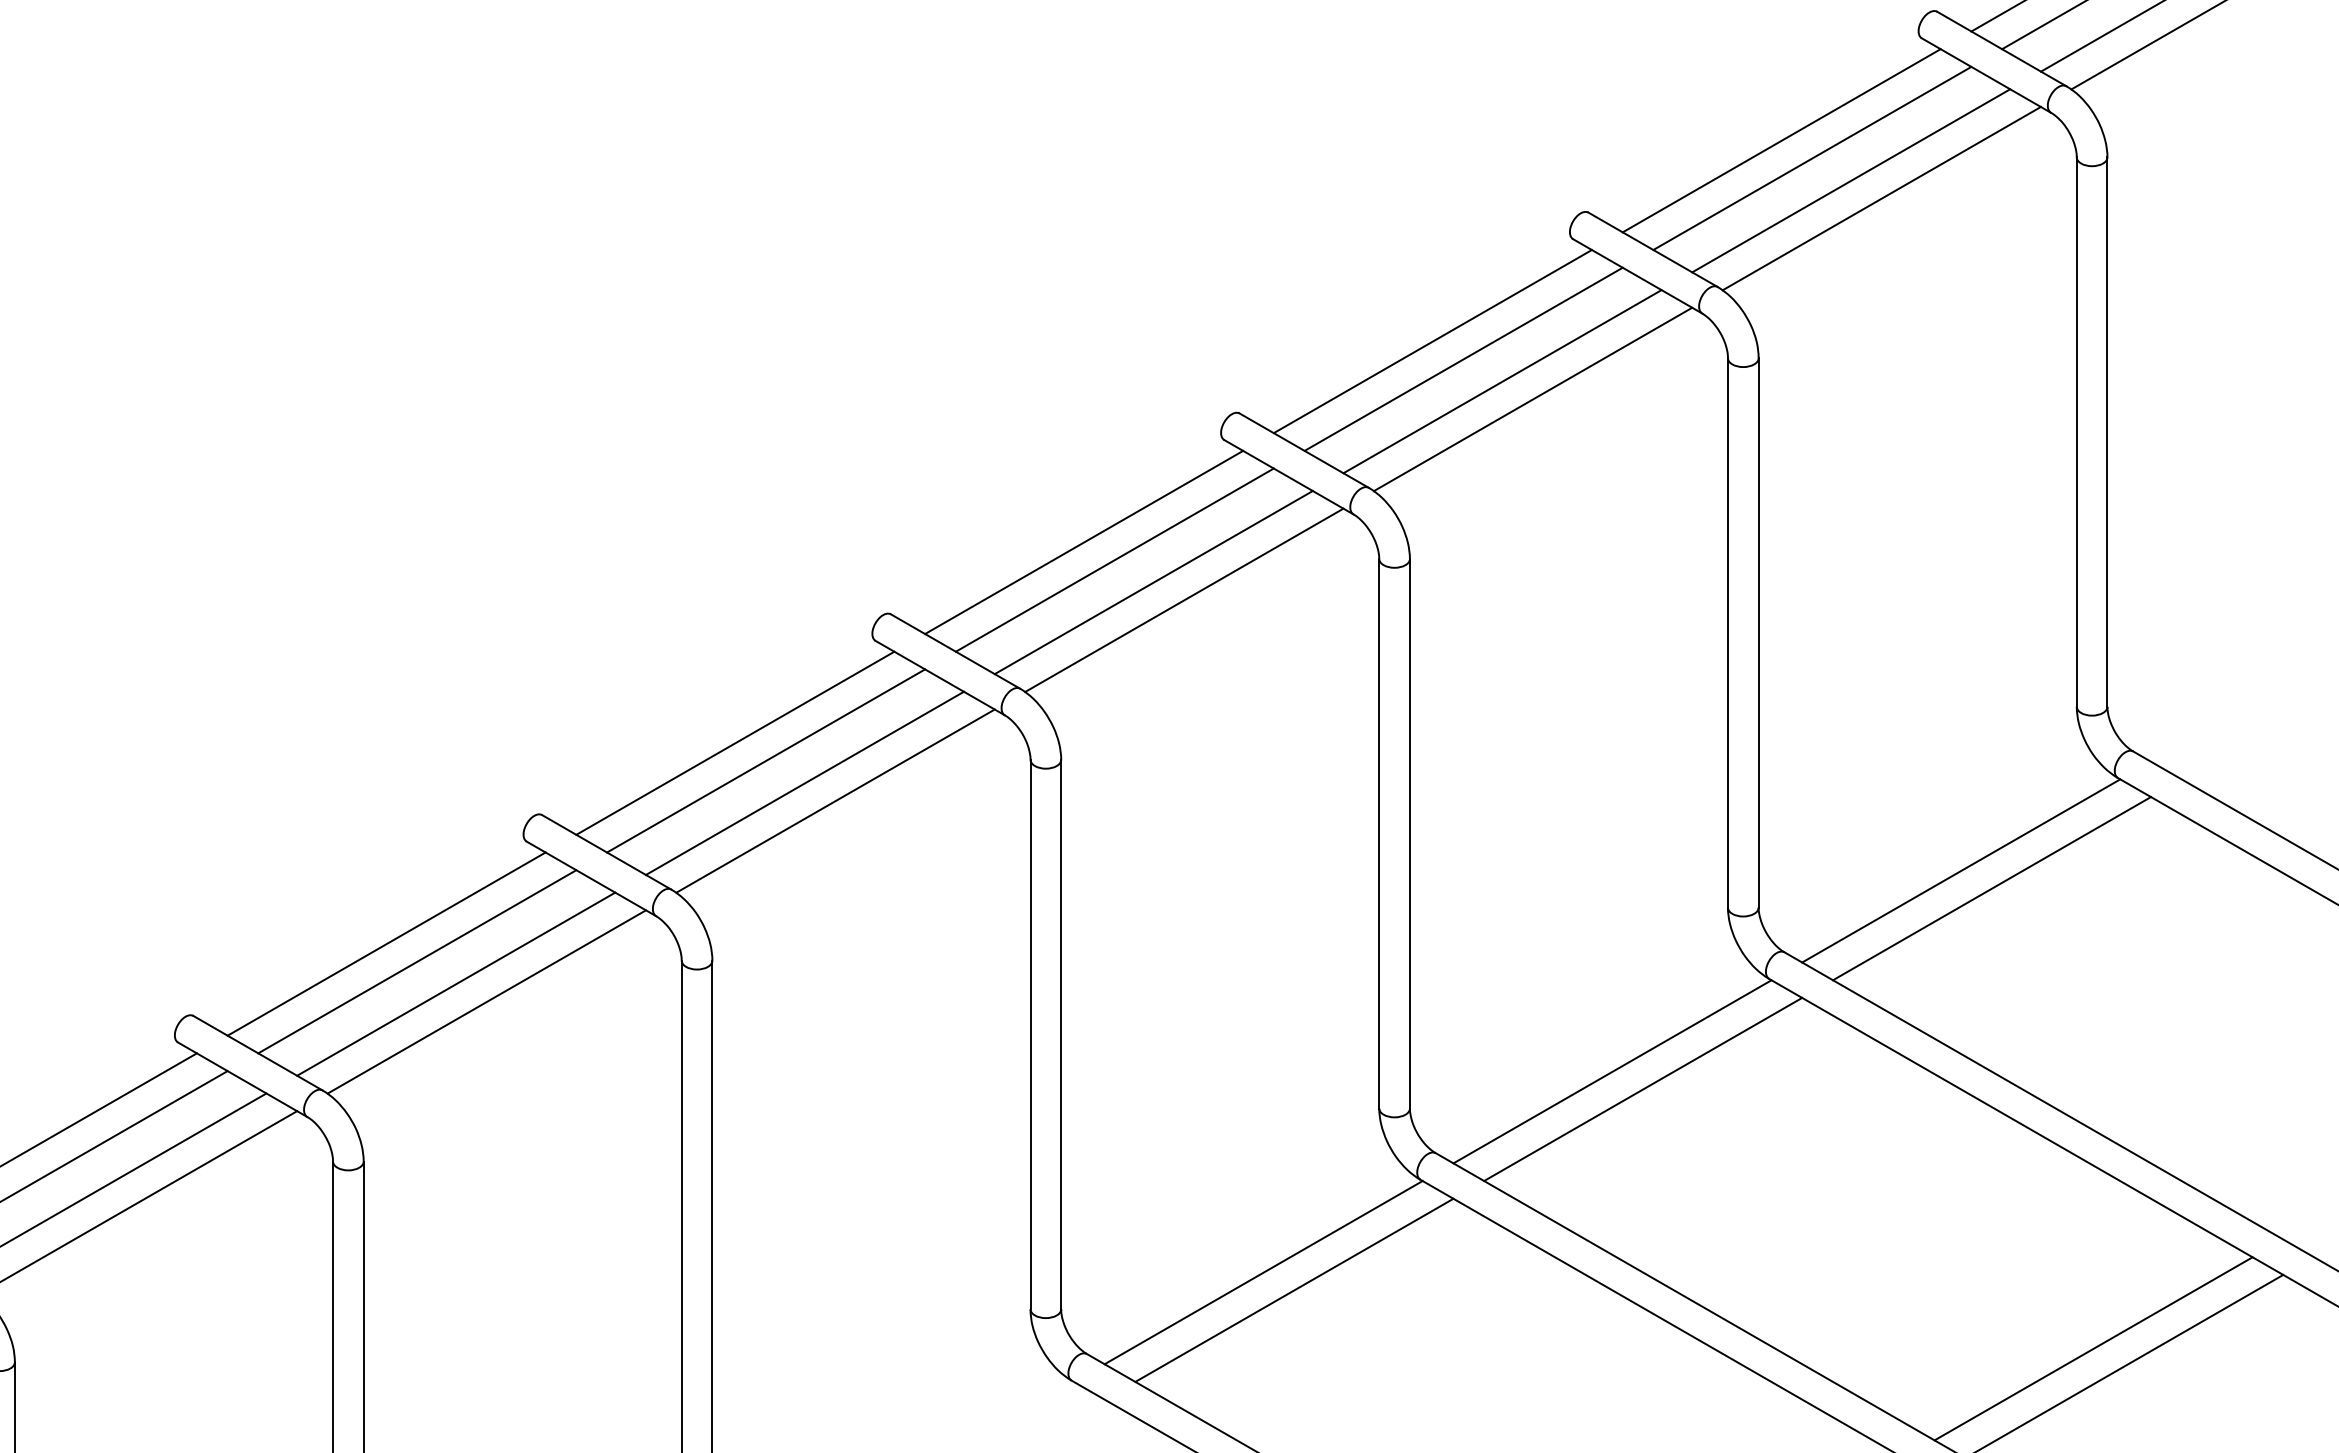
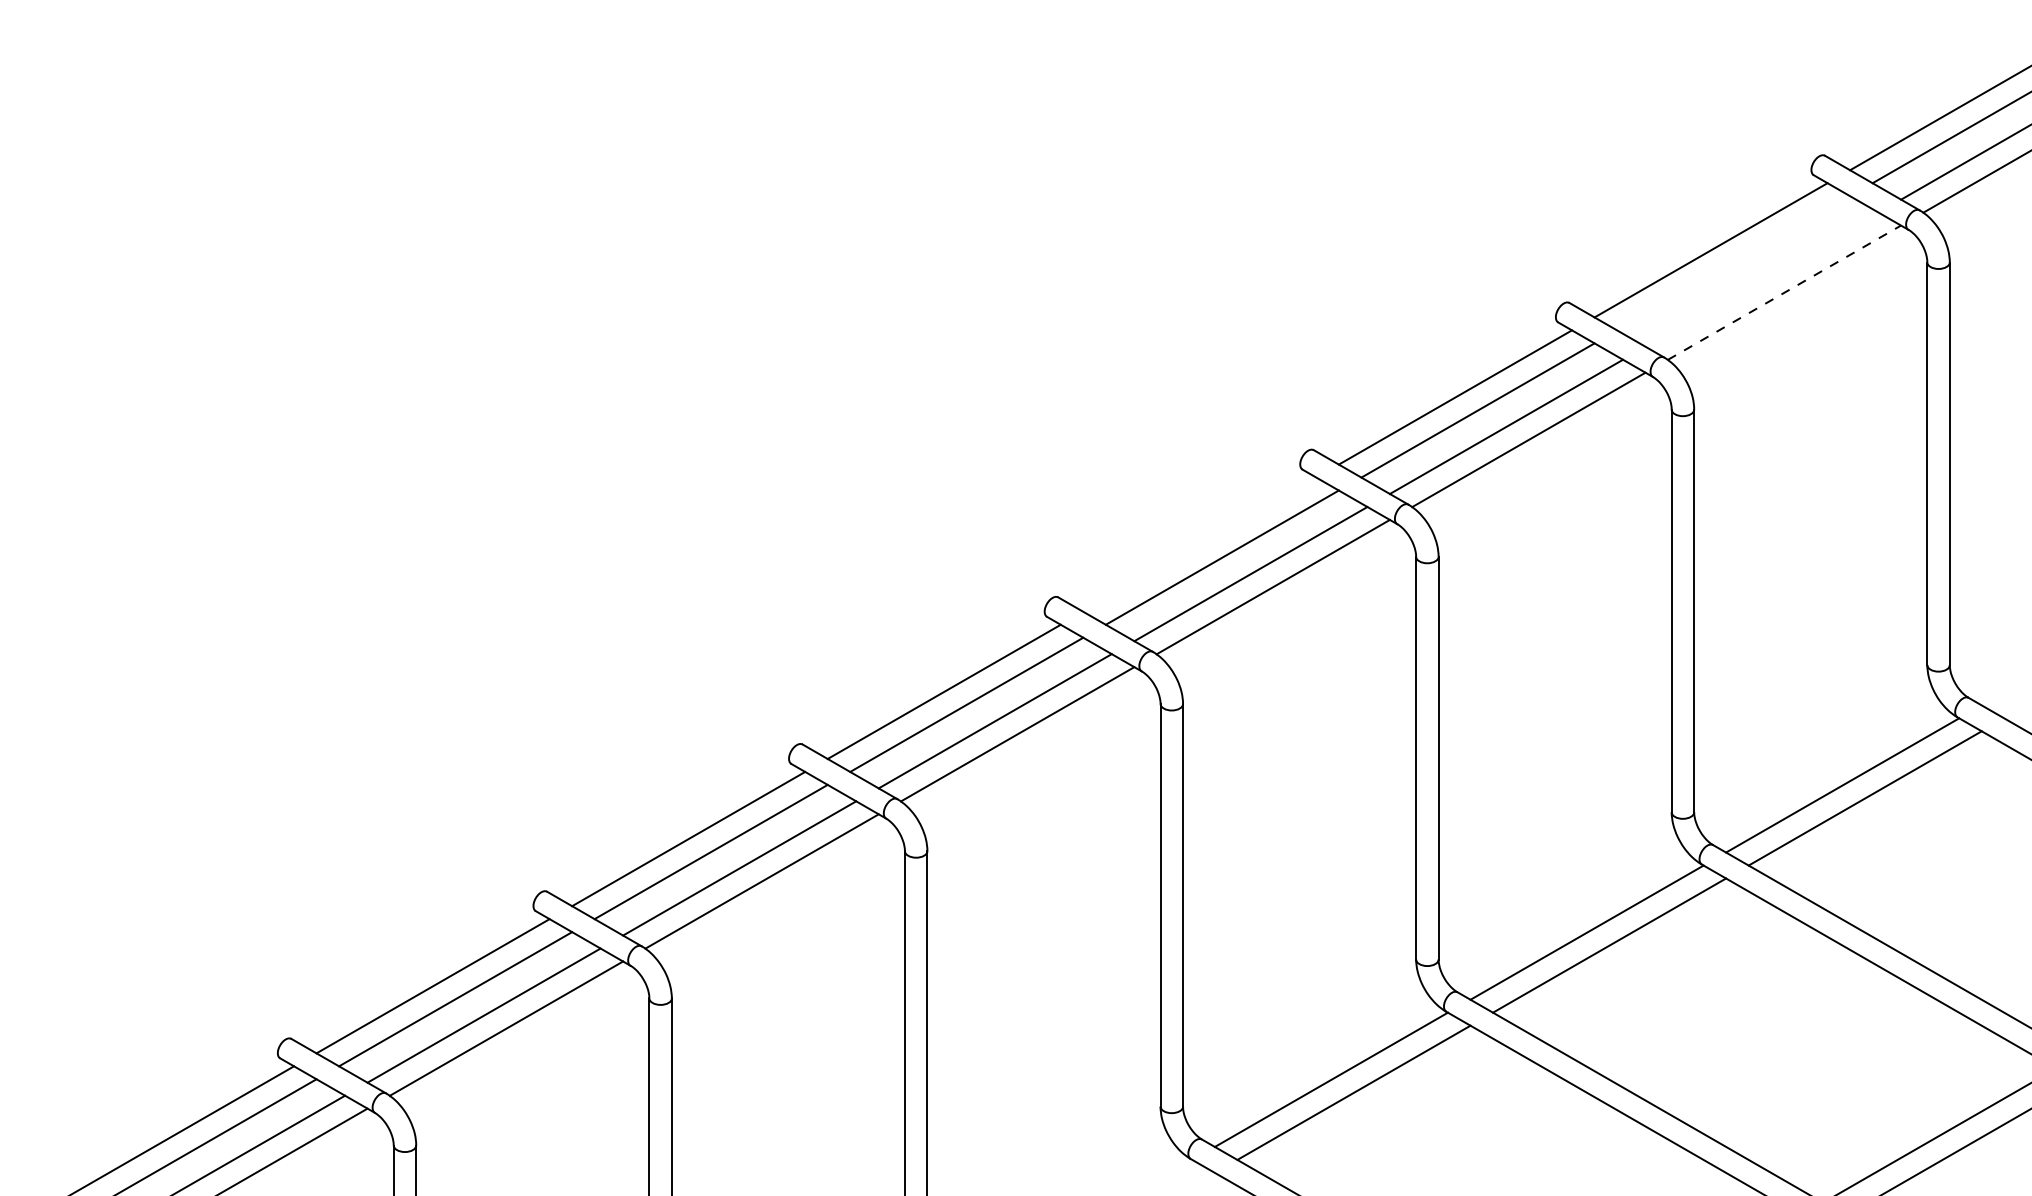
line: (1812, 158) -> (1733, 263), removed
line: (1850, 180) -> (1761, 279), removed
line: (1881, 198) -> (1784, 292), solid -> dashed
line: (1083, 542) -> (1199, 544), removed

